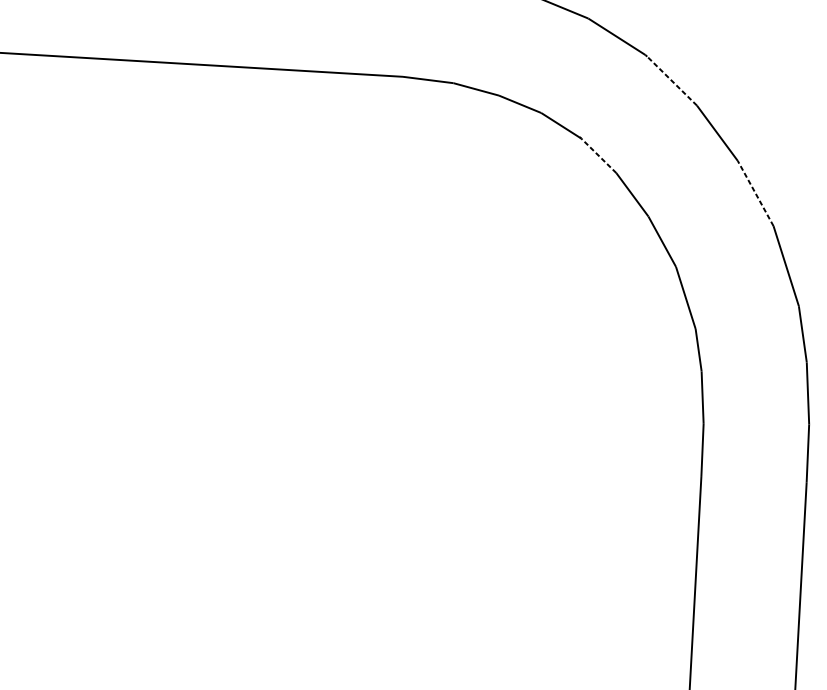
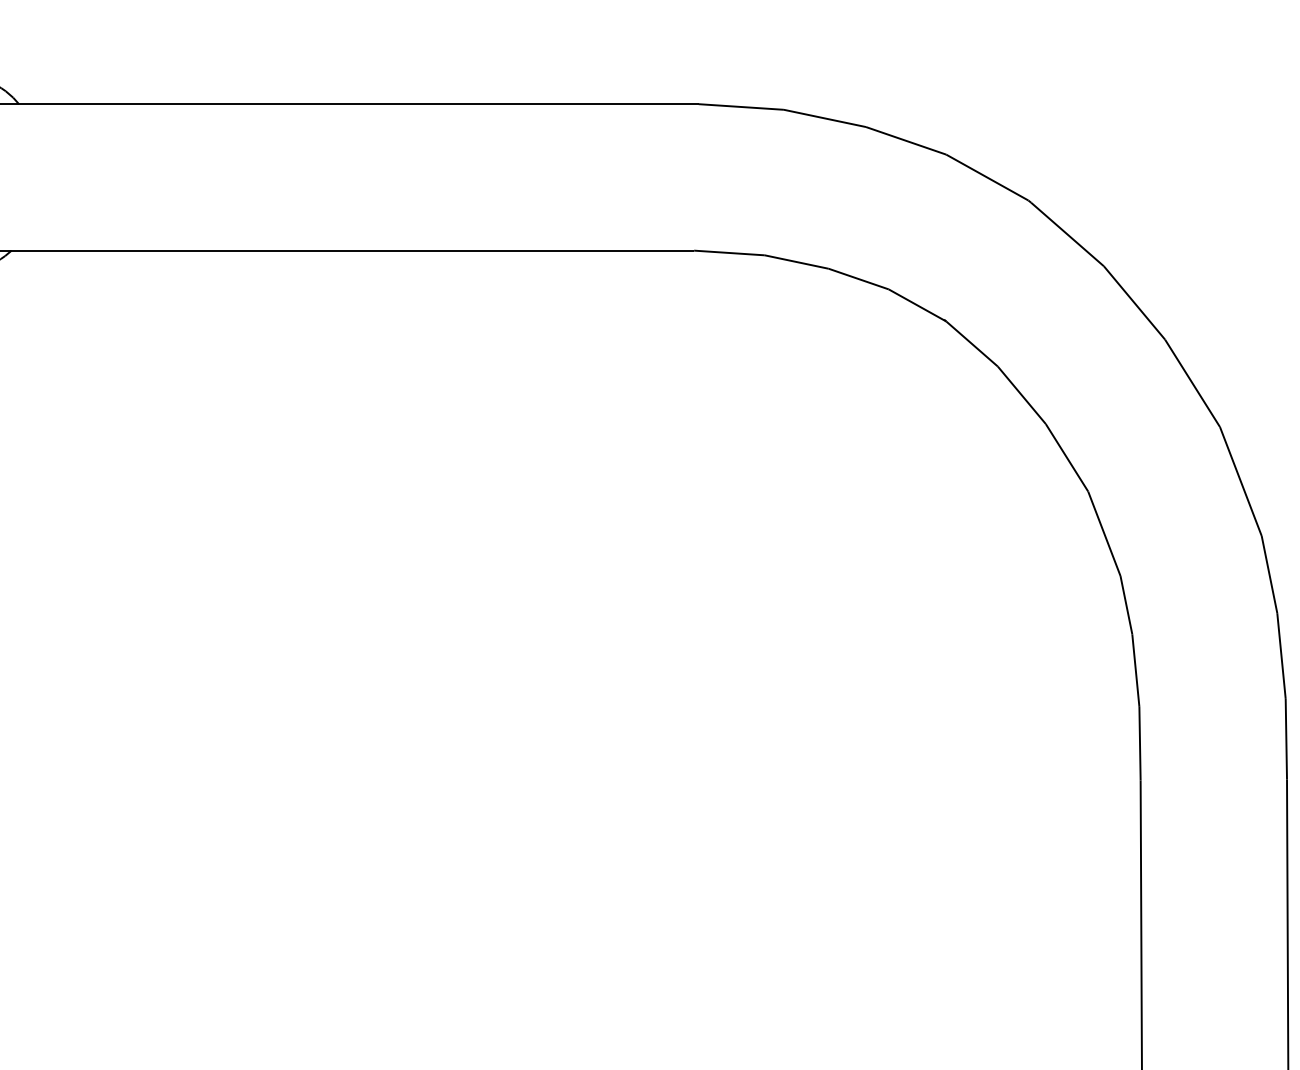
line: (672, 81) -> (1067, 234), dashed -> solid
line: (598, 155) -> (971, 343), dashed -> solid
line: (755, 193) -> (1192, 383), dashed -> solid

